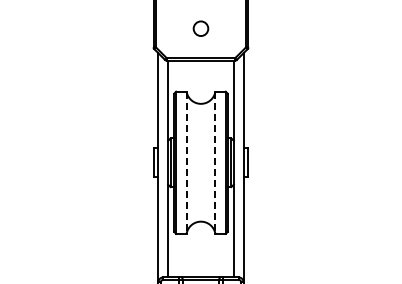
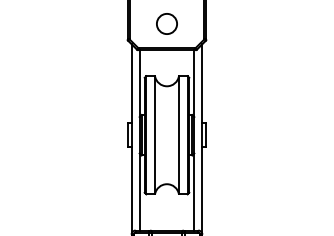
circle: (200, 28) -> (166, 23), size x1.67
line: (186, 163) -> (154, 135), dashed -> solid
line: (215, 163) -> (179, 135), dashed -> solid

